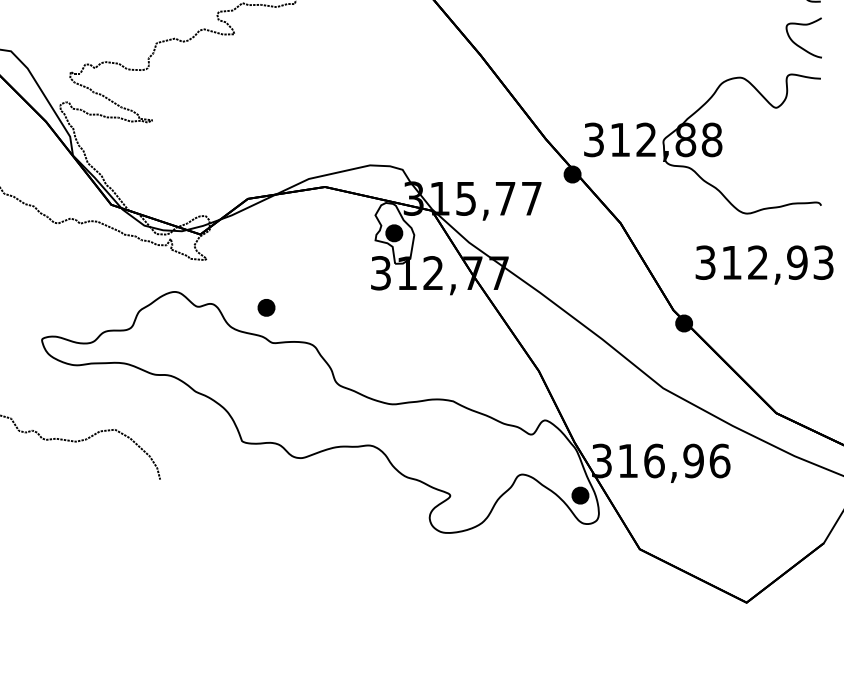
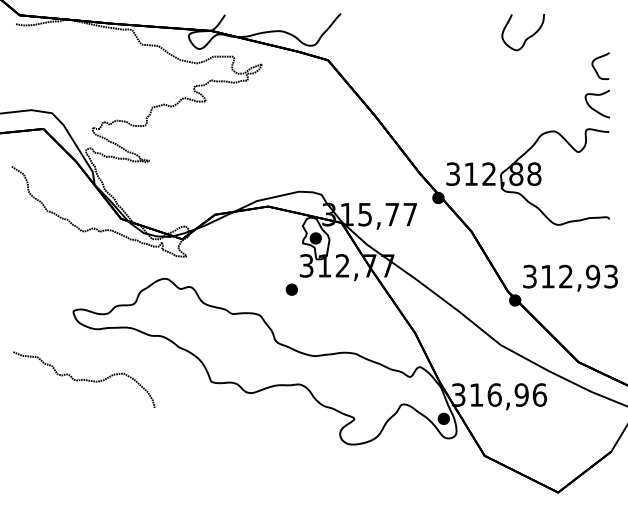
text: (764, 263) -> (570, 277), moved
part: (265, 307) -> (291, 289), moved

